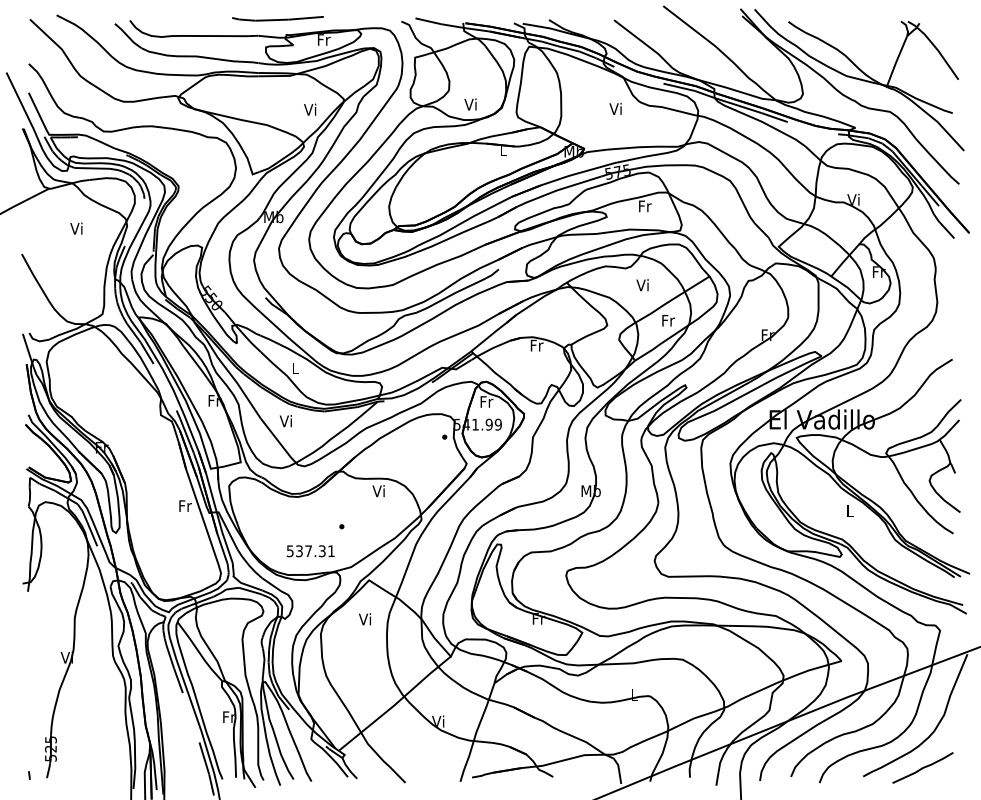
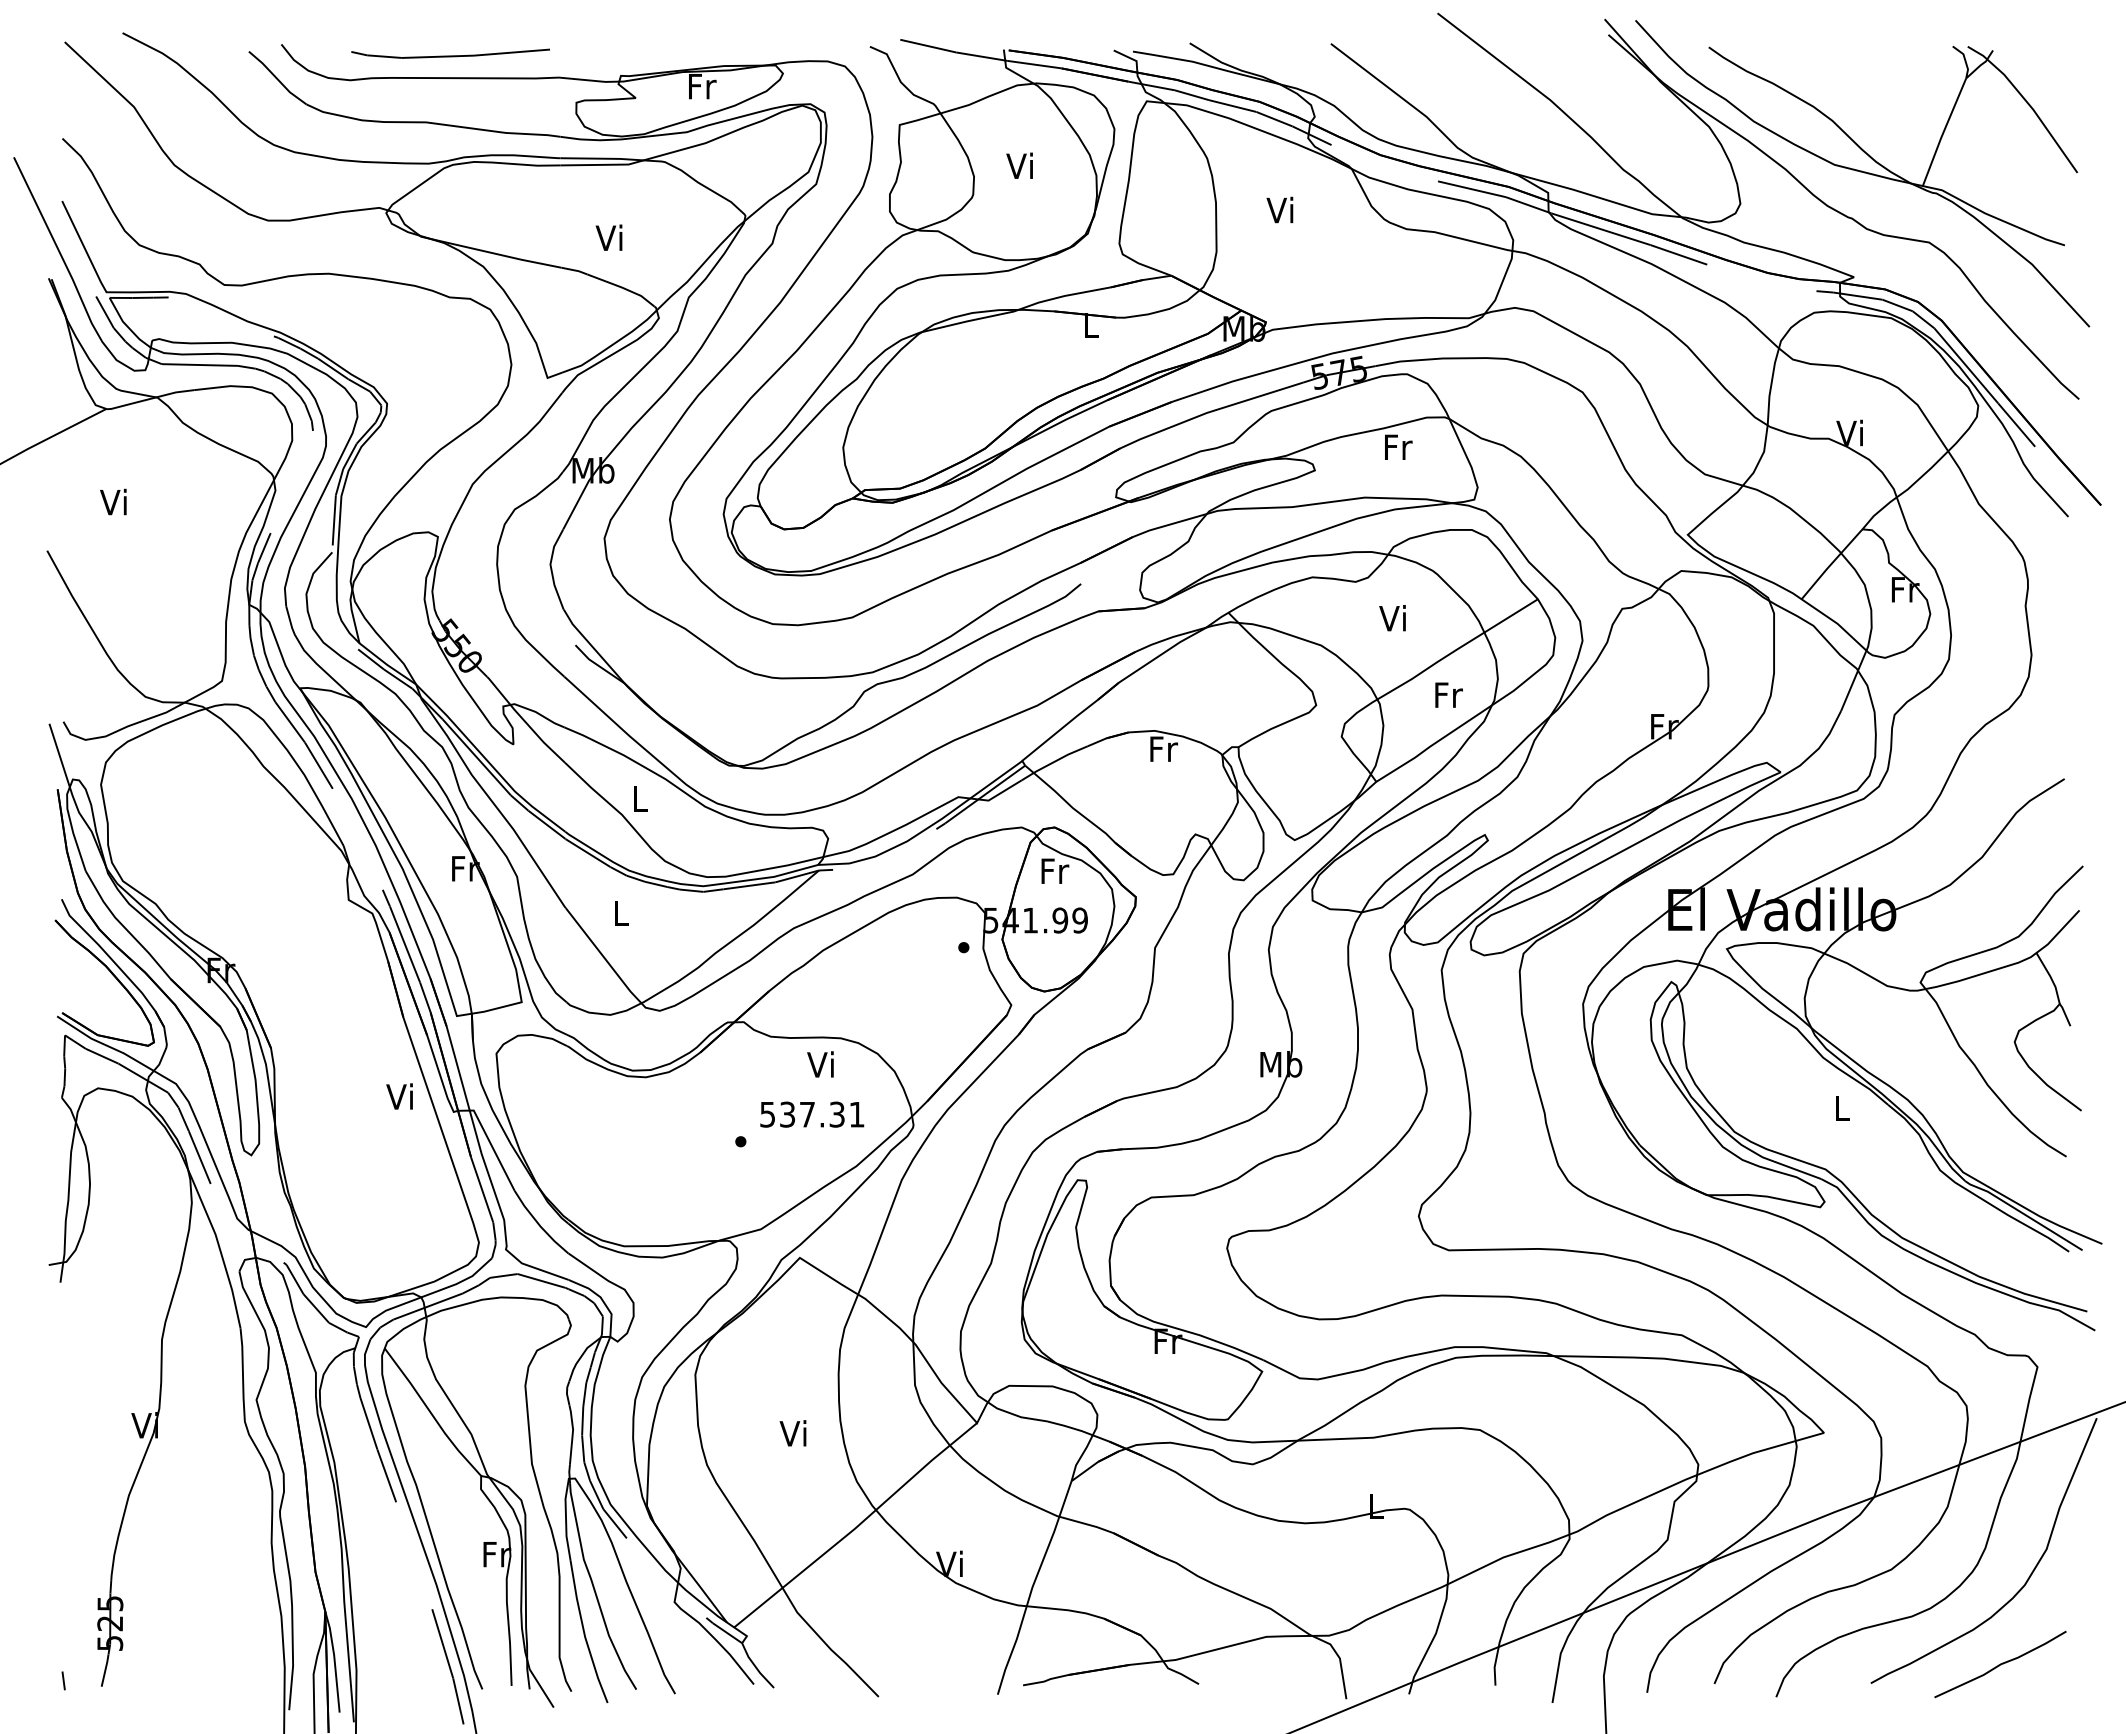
line: (277, 19) -> (449, 55), moved
text: (470, 104) -> (1019, 165), moved
text: (615, 108) -> (1279, 209), moved
text: (310, 109) -> (609, 237), moved
text: (76, 228) -> (113, 501), moved
text: (285, 421) -> (618, 913), Vi -> L
text: (185, 505) -> (401, 1095), Fr -> Vi
text: (310, 551) -> (811, 1115), moved
text: (364, 619) -> (792, 1433), moved

